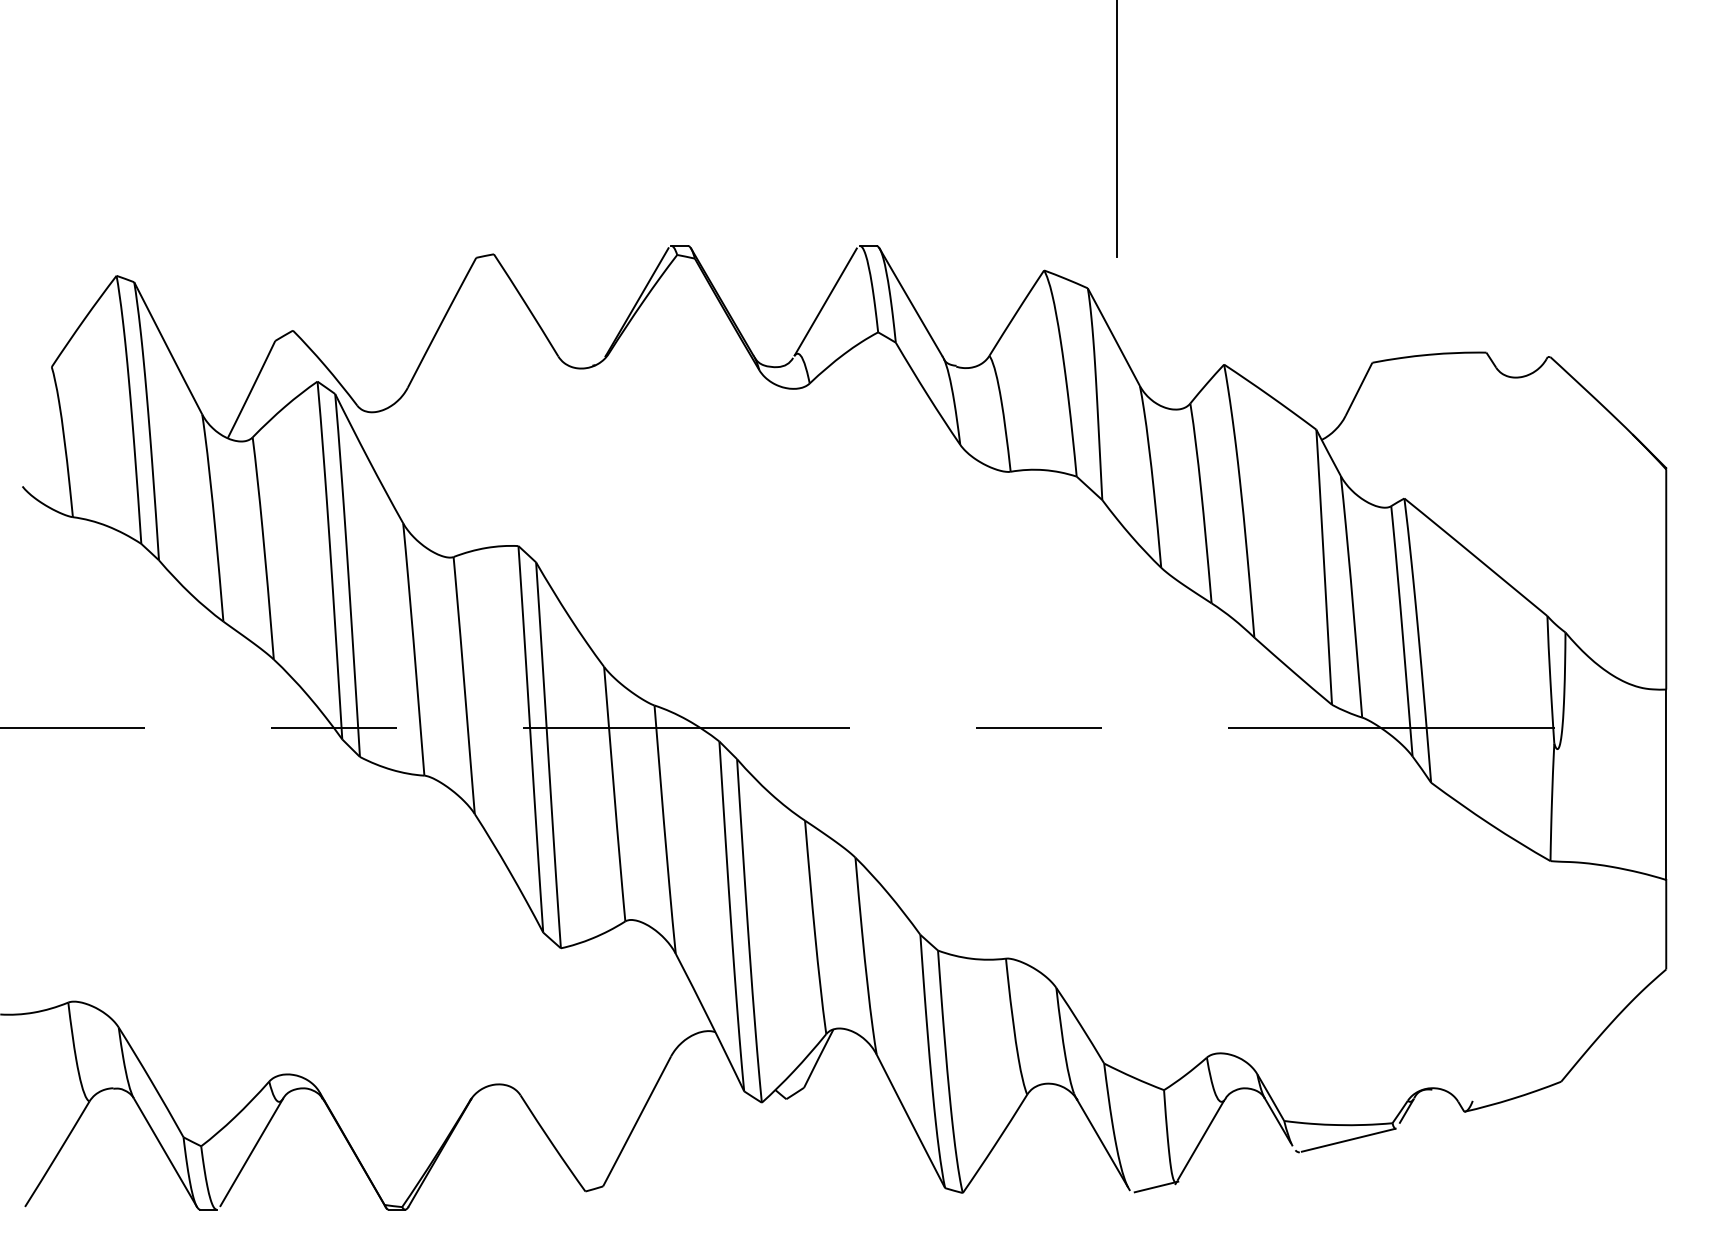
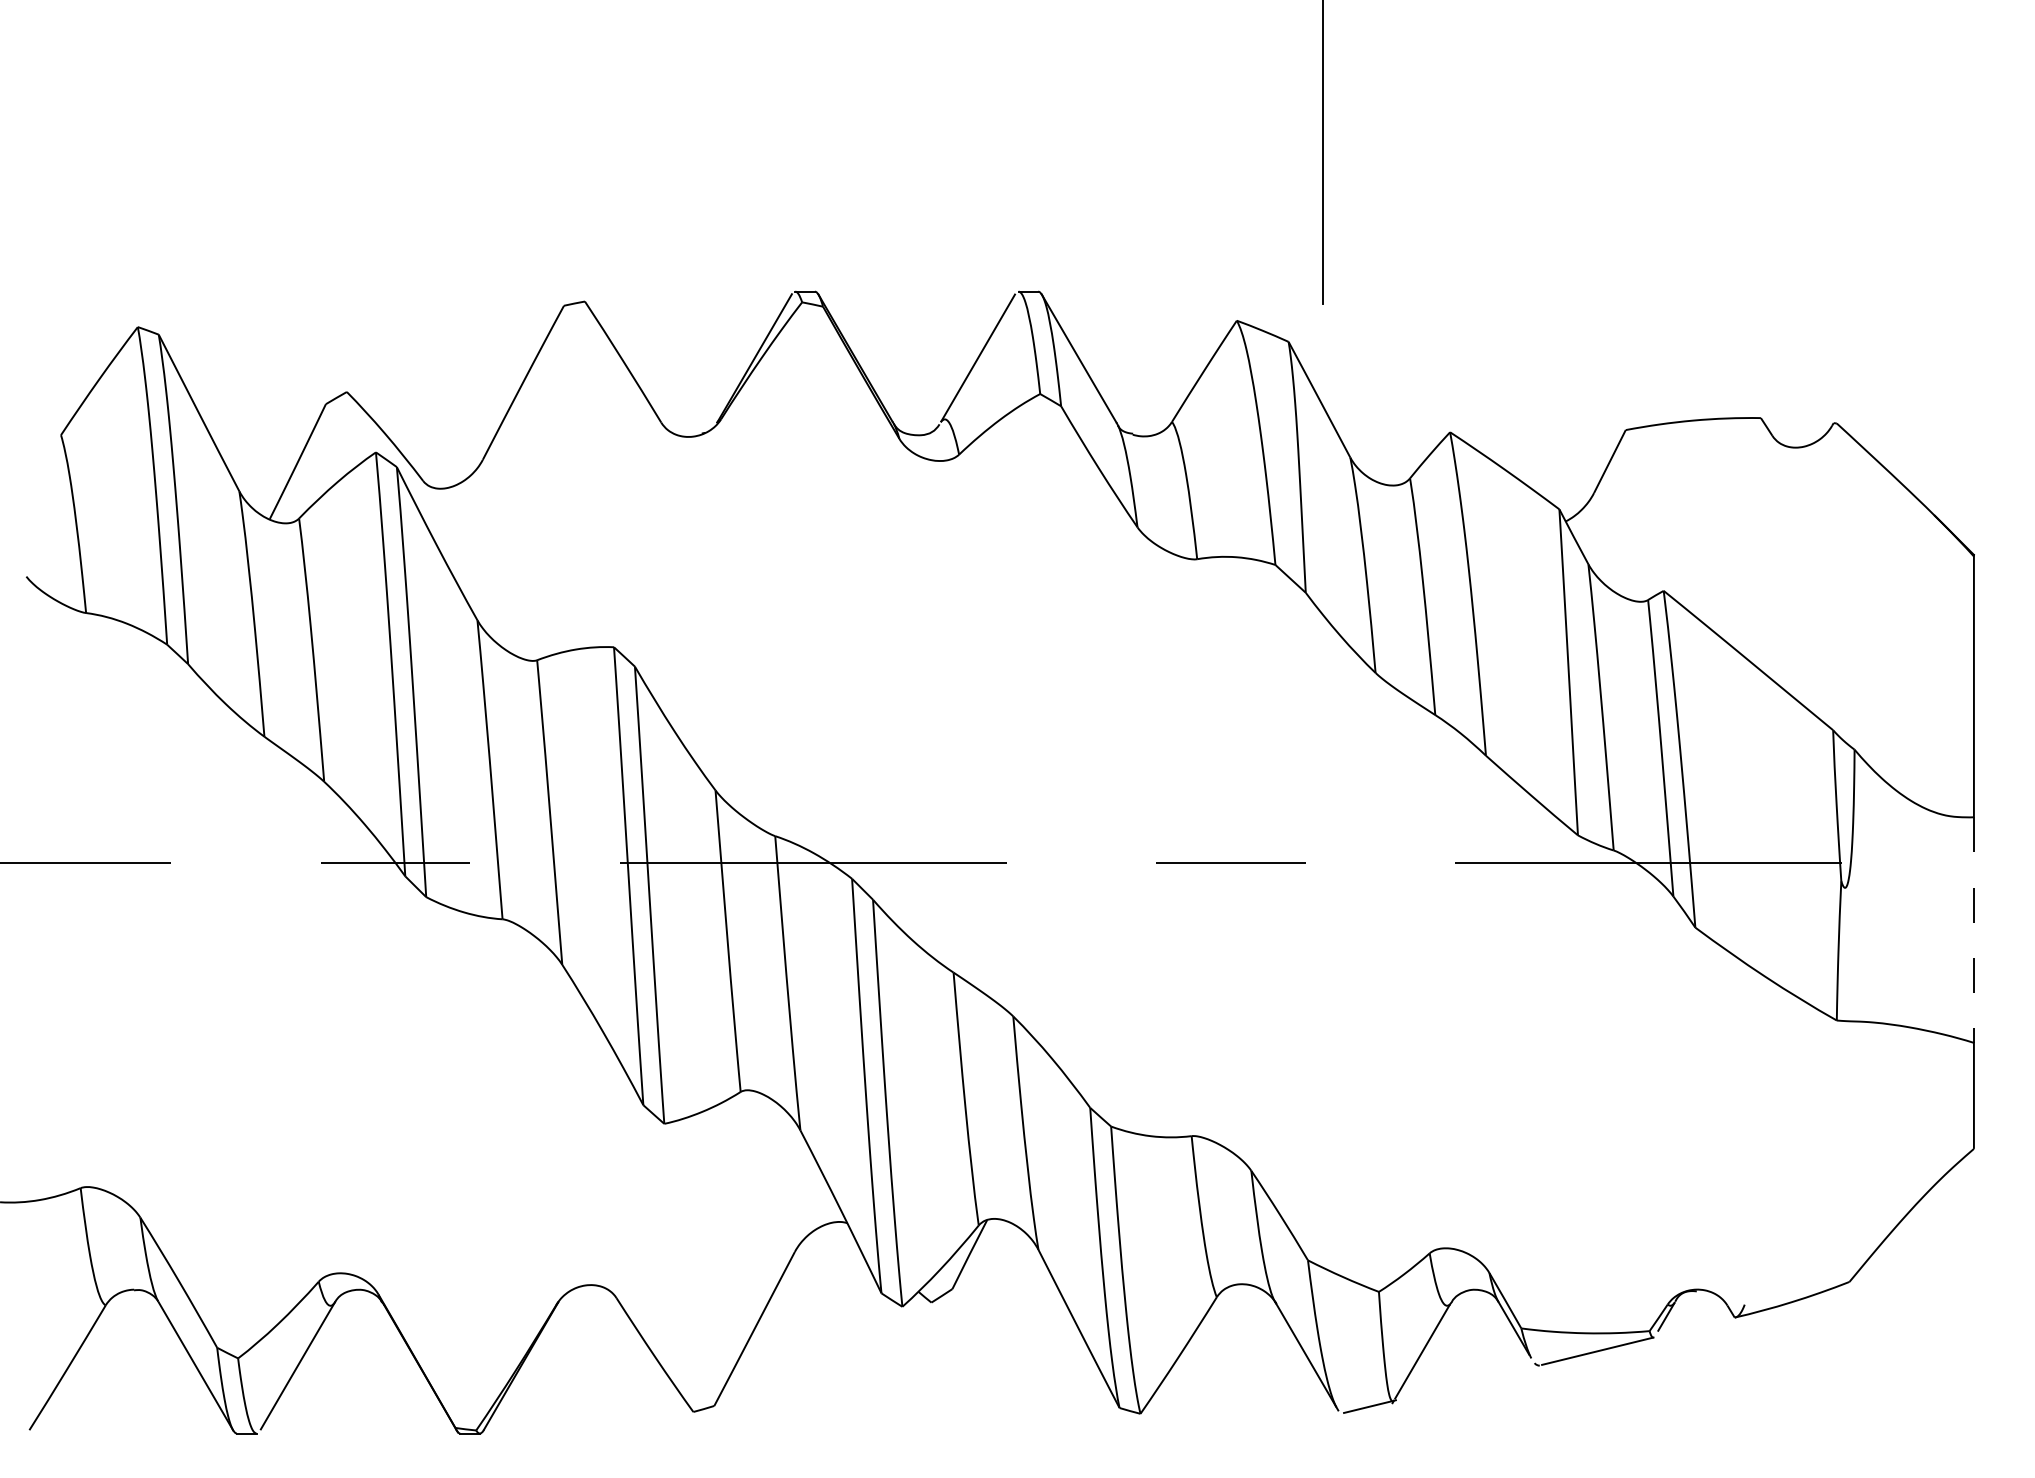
line: (1665, 785) -> (1973, 930), solid -> dashed

